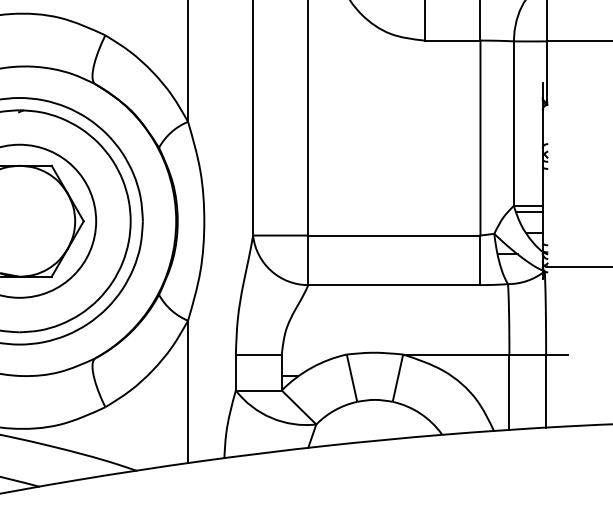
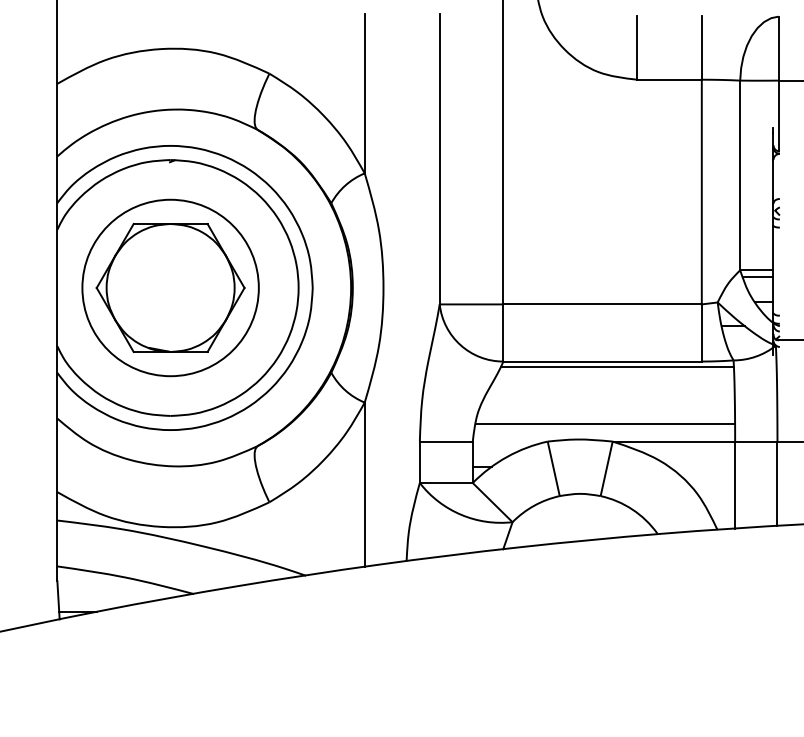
line: (406, 289) -> (616, 366), added
line: (396, 339) -> (605, 424), added

